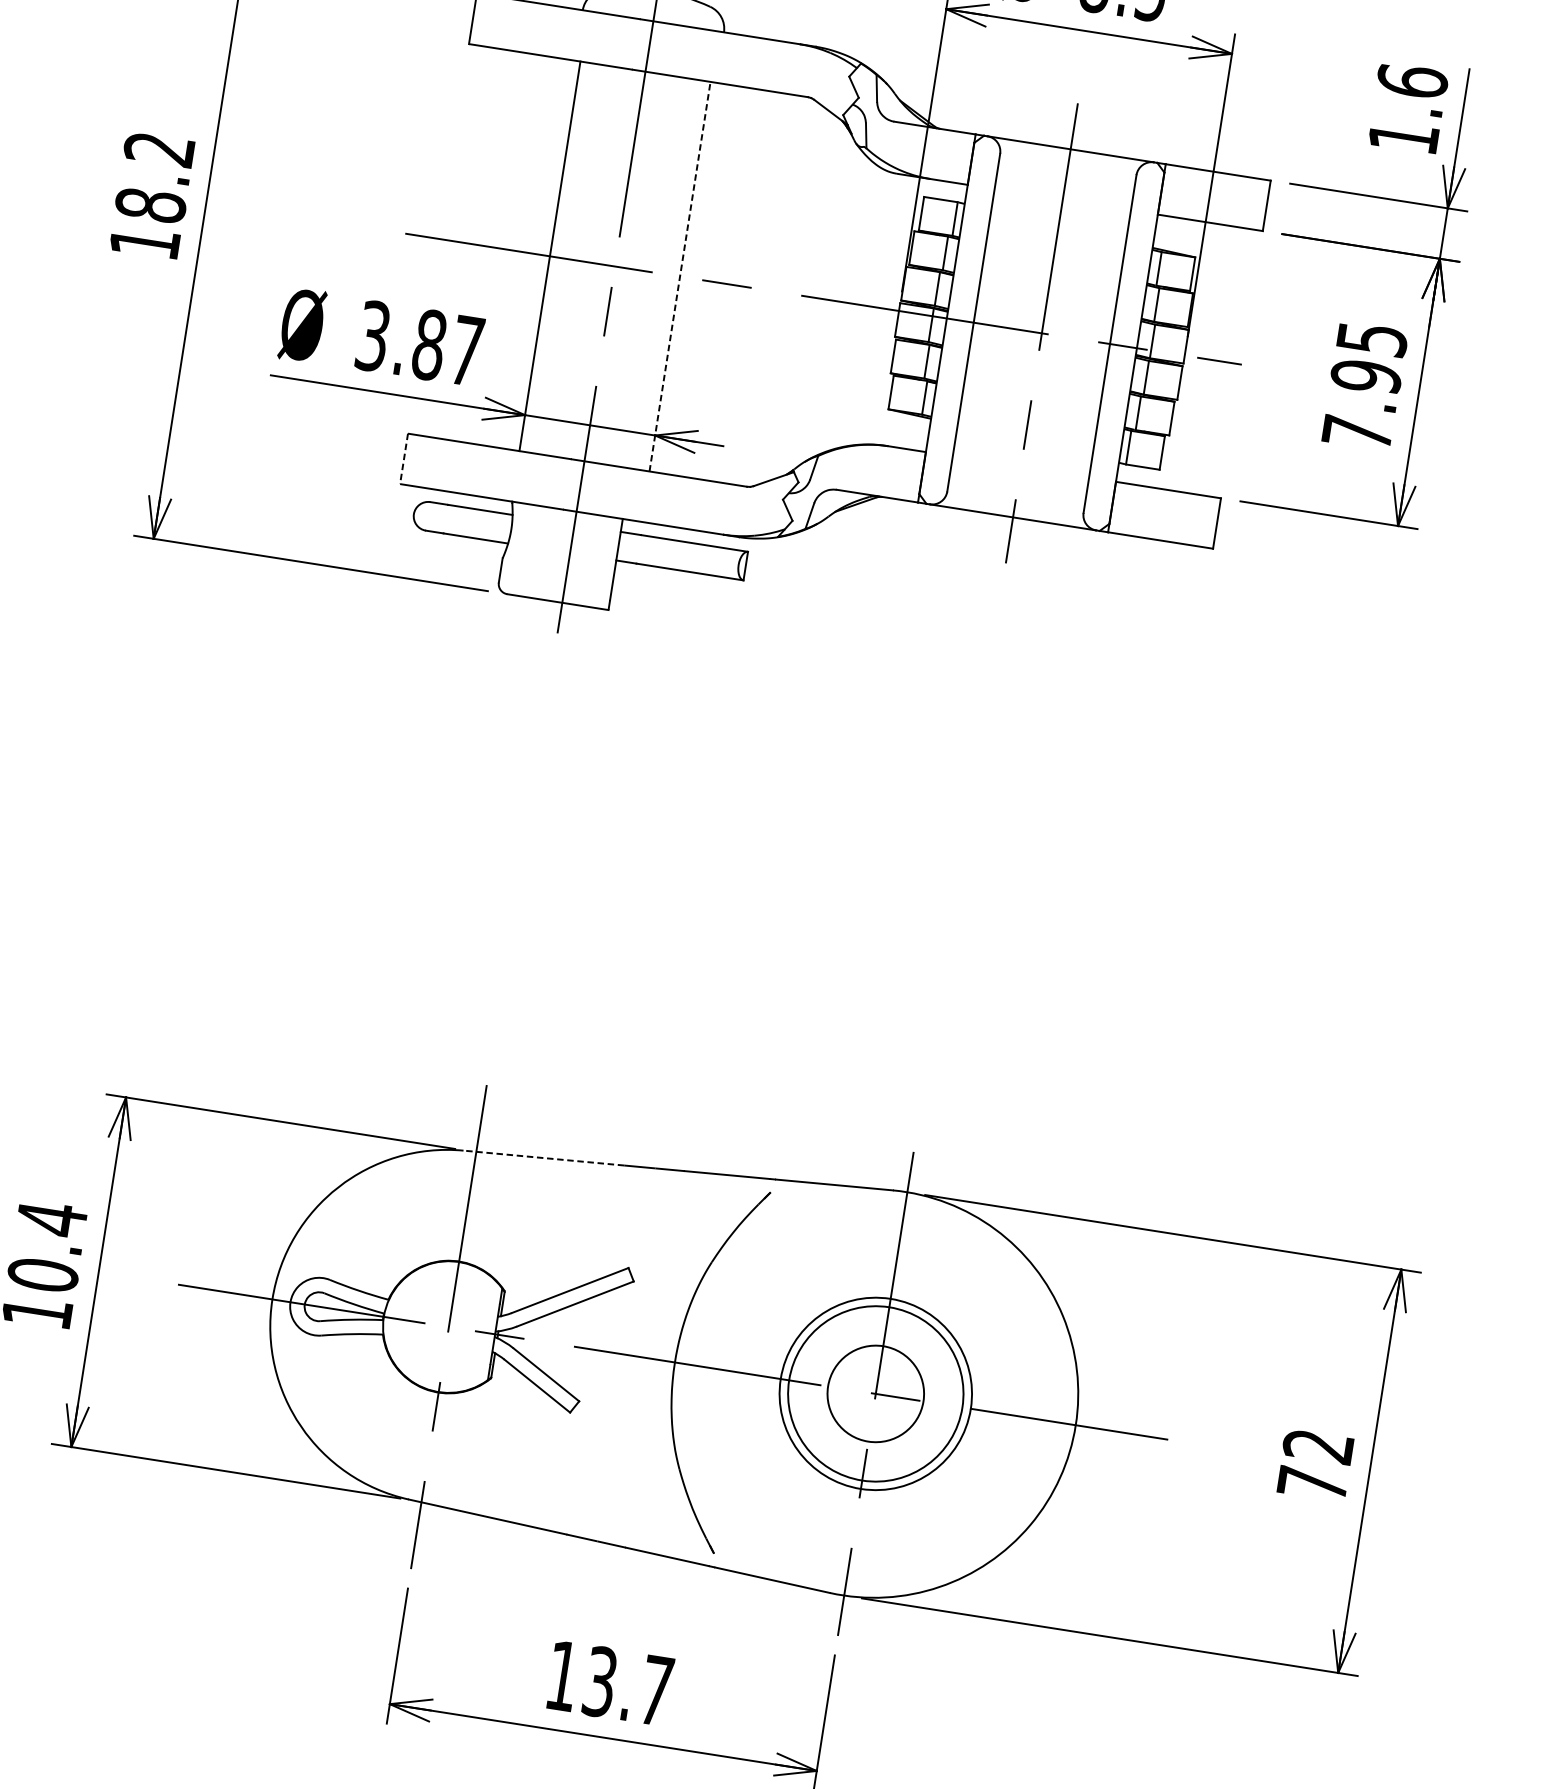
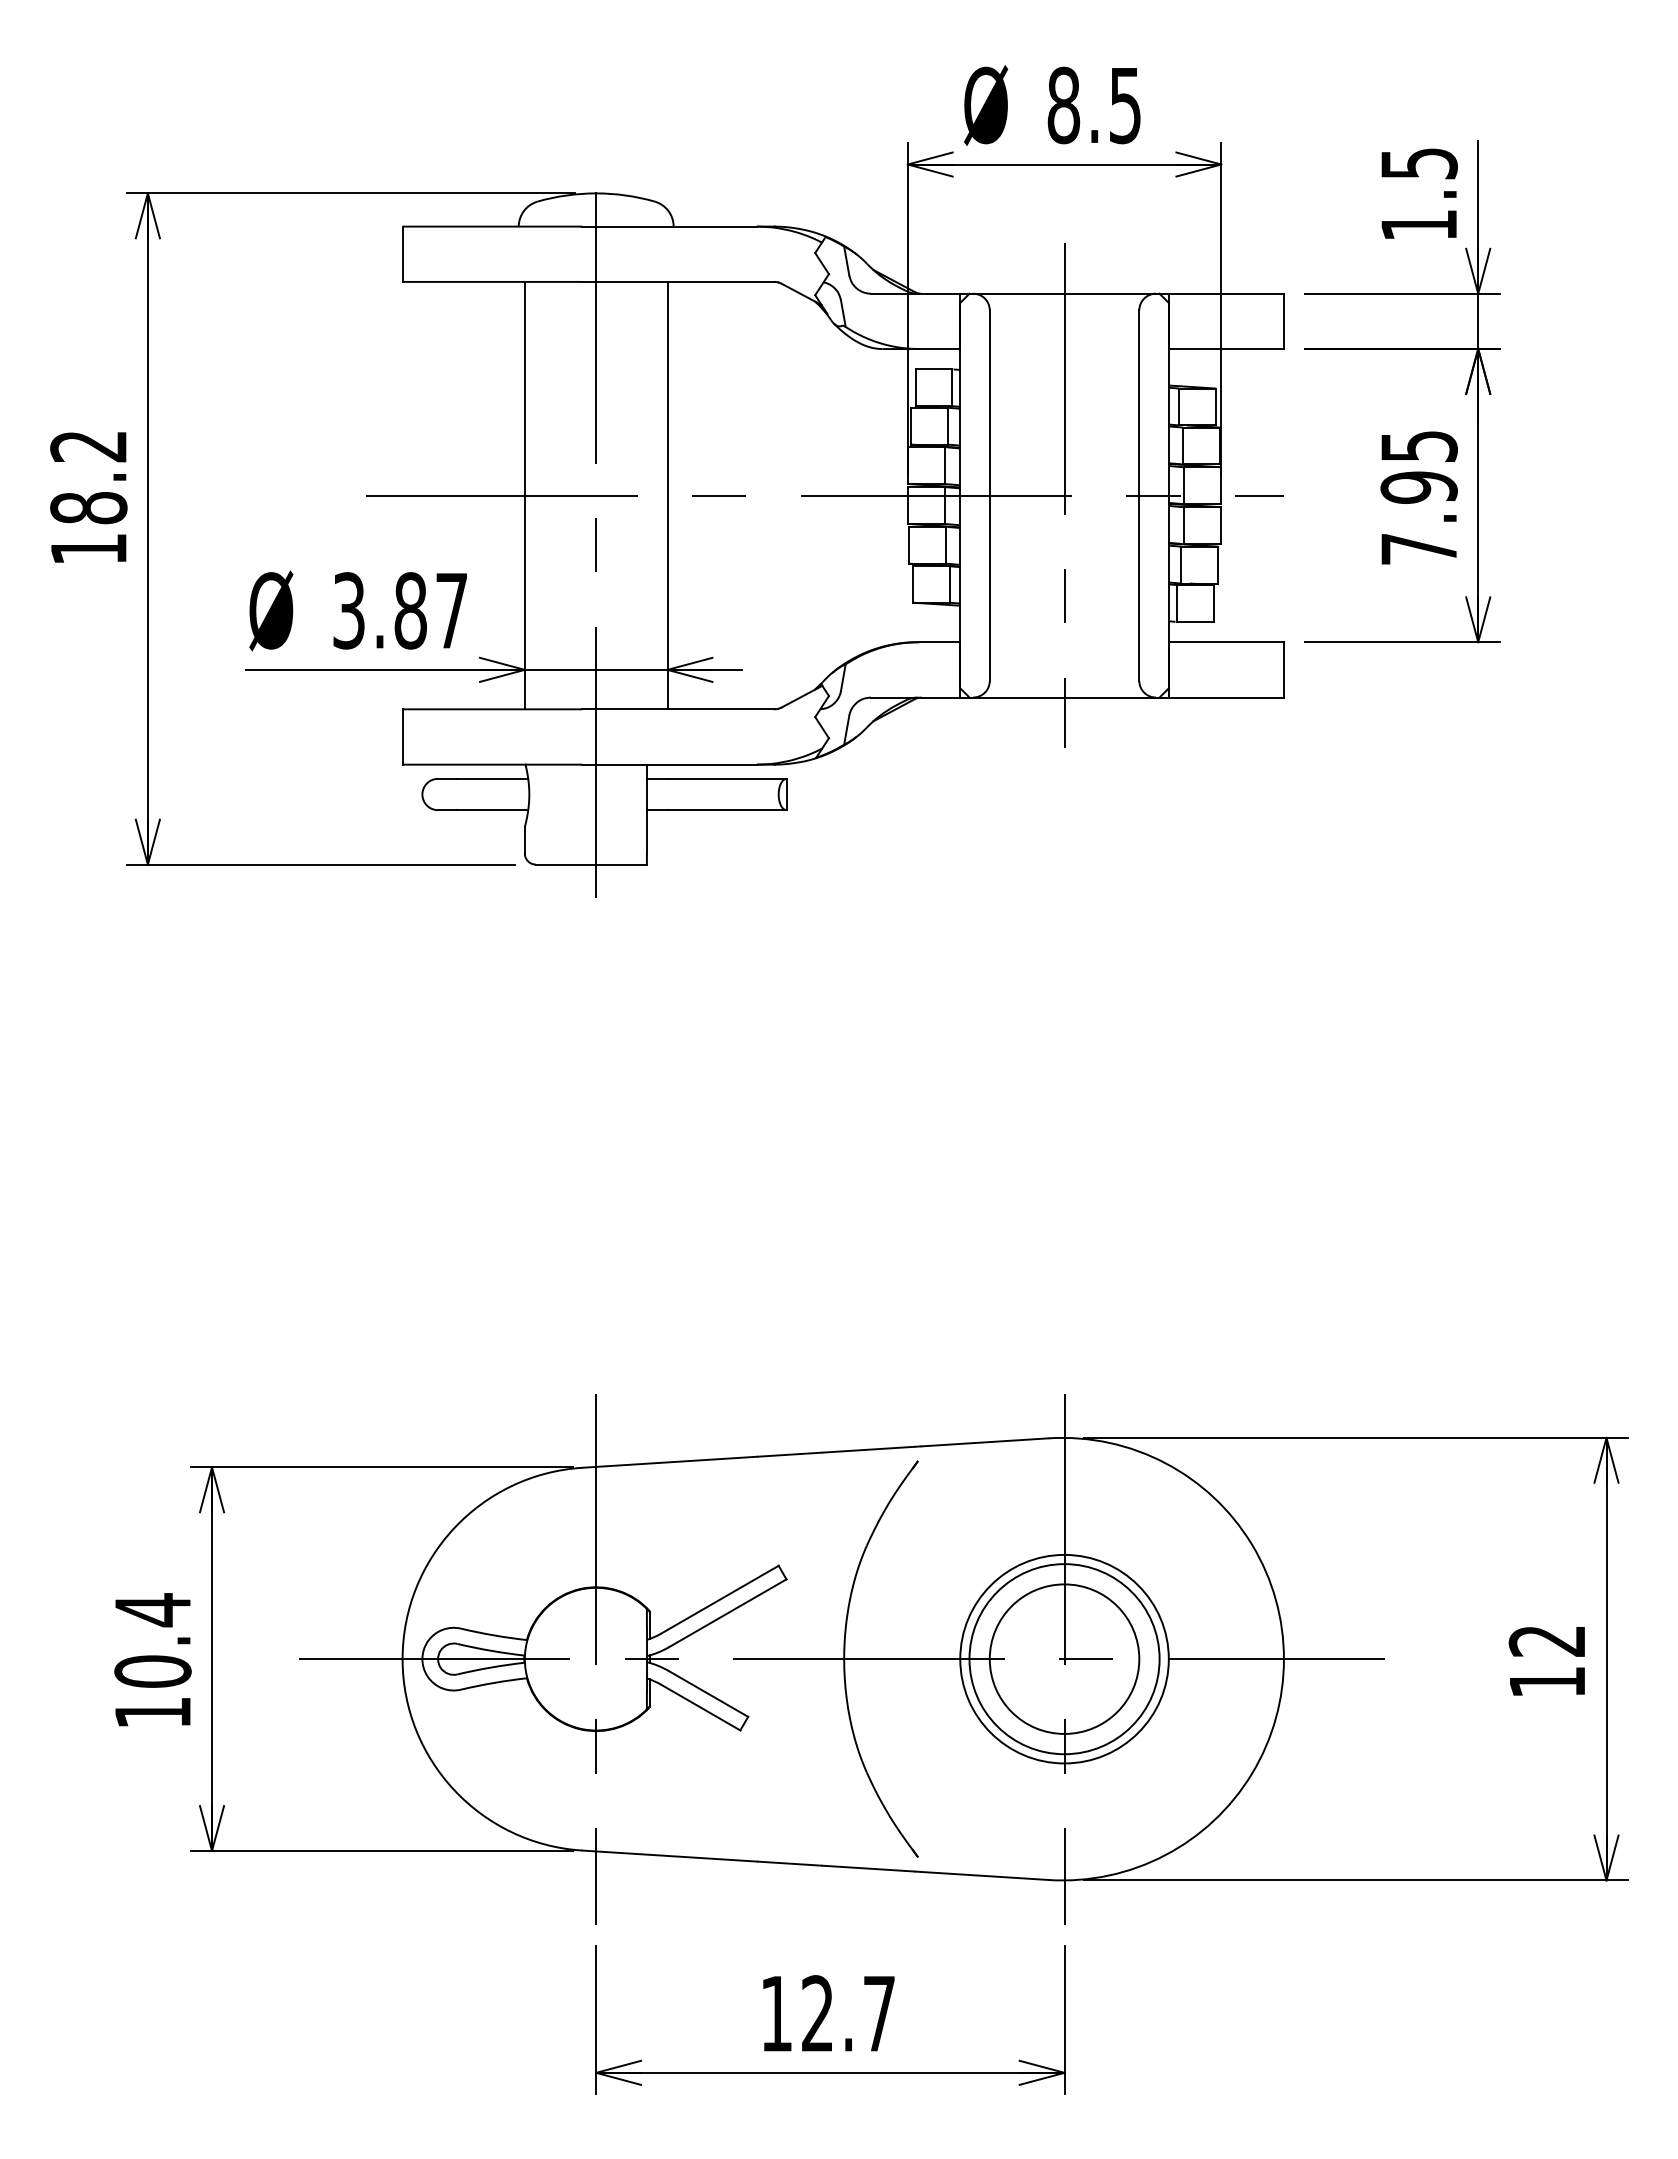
text: (1411, 81) -> (1418, 163), 1.6 -> 1.5
line: (679, 276) -> (667, 495), dashed -> solid
line: (403, 459) -> (402, 737), dashed -> solid
line: (543, 1158) -> (669, 1462), dashed -> solid
circle: (875, 1393) -> (1064, 1658), size x1.43
text: (1312, 1484) -> (1547, 1682), 72 -> 12
text: (600, 1681) -> (817, 2013), 13.7 -> 12.7

